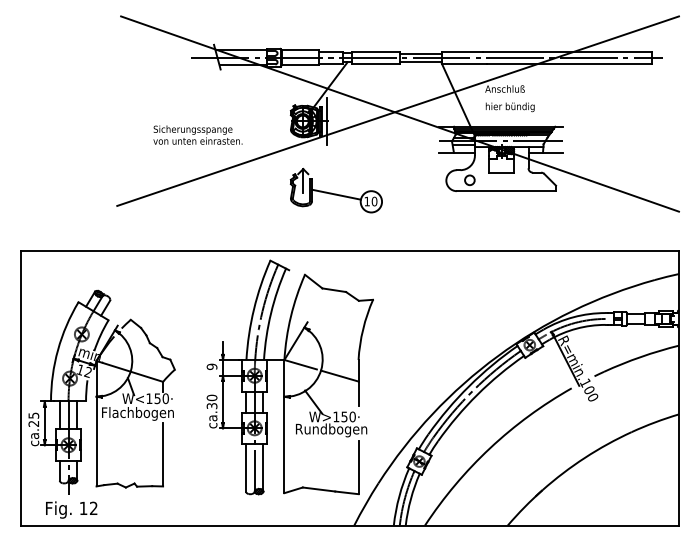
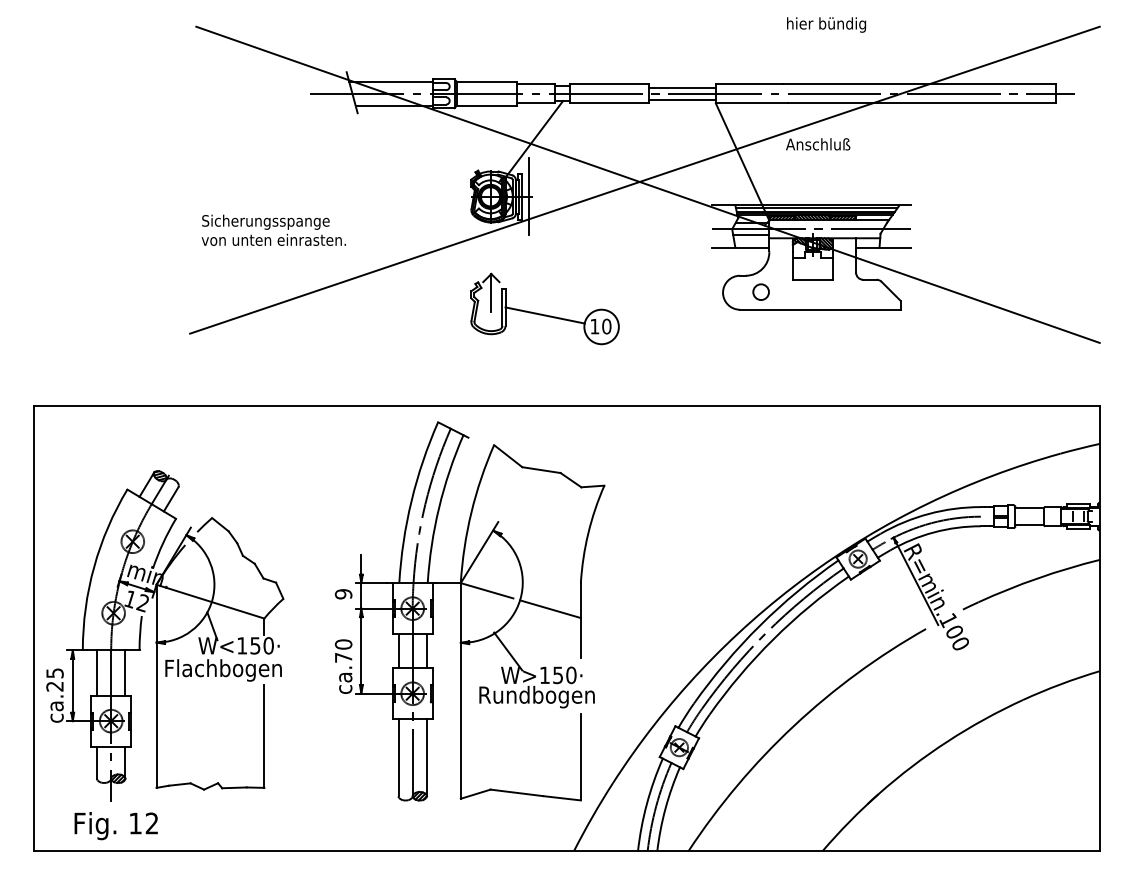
text: (509, 107) -> (825, 25), moved
text: (197, 134) -> (273, 229), moved
text: (211, 406) -> (342, 658), ca.30 -> ca.70

